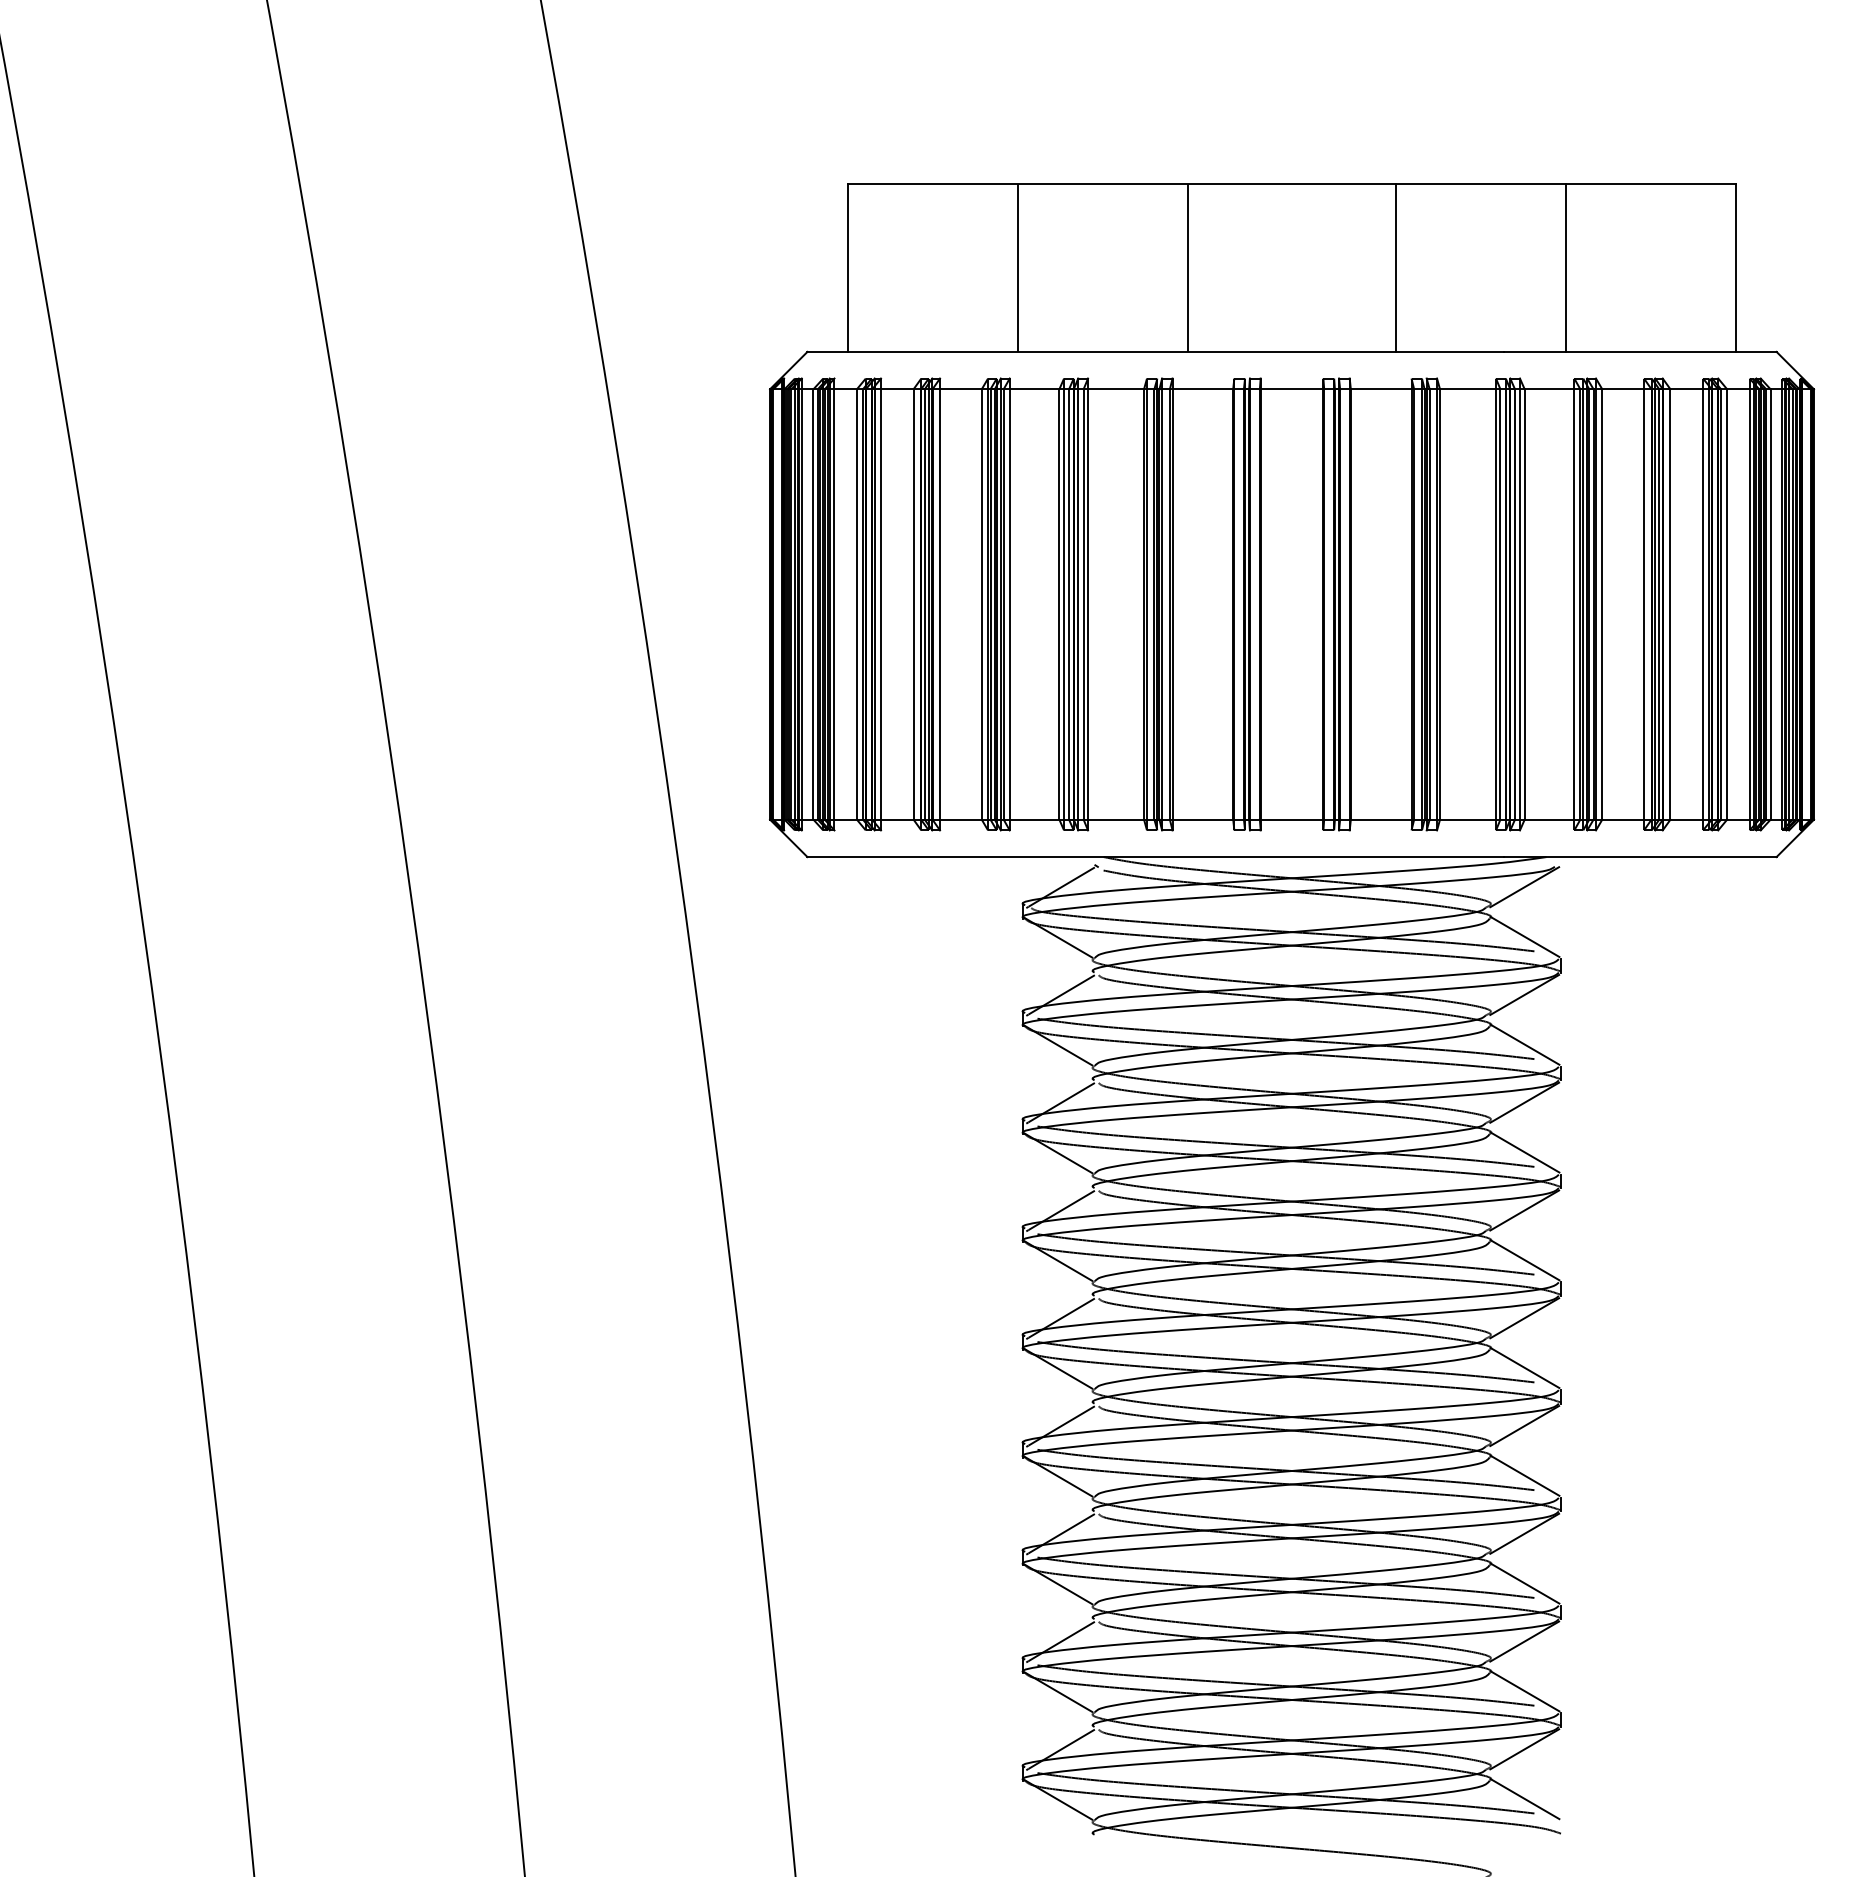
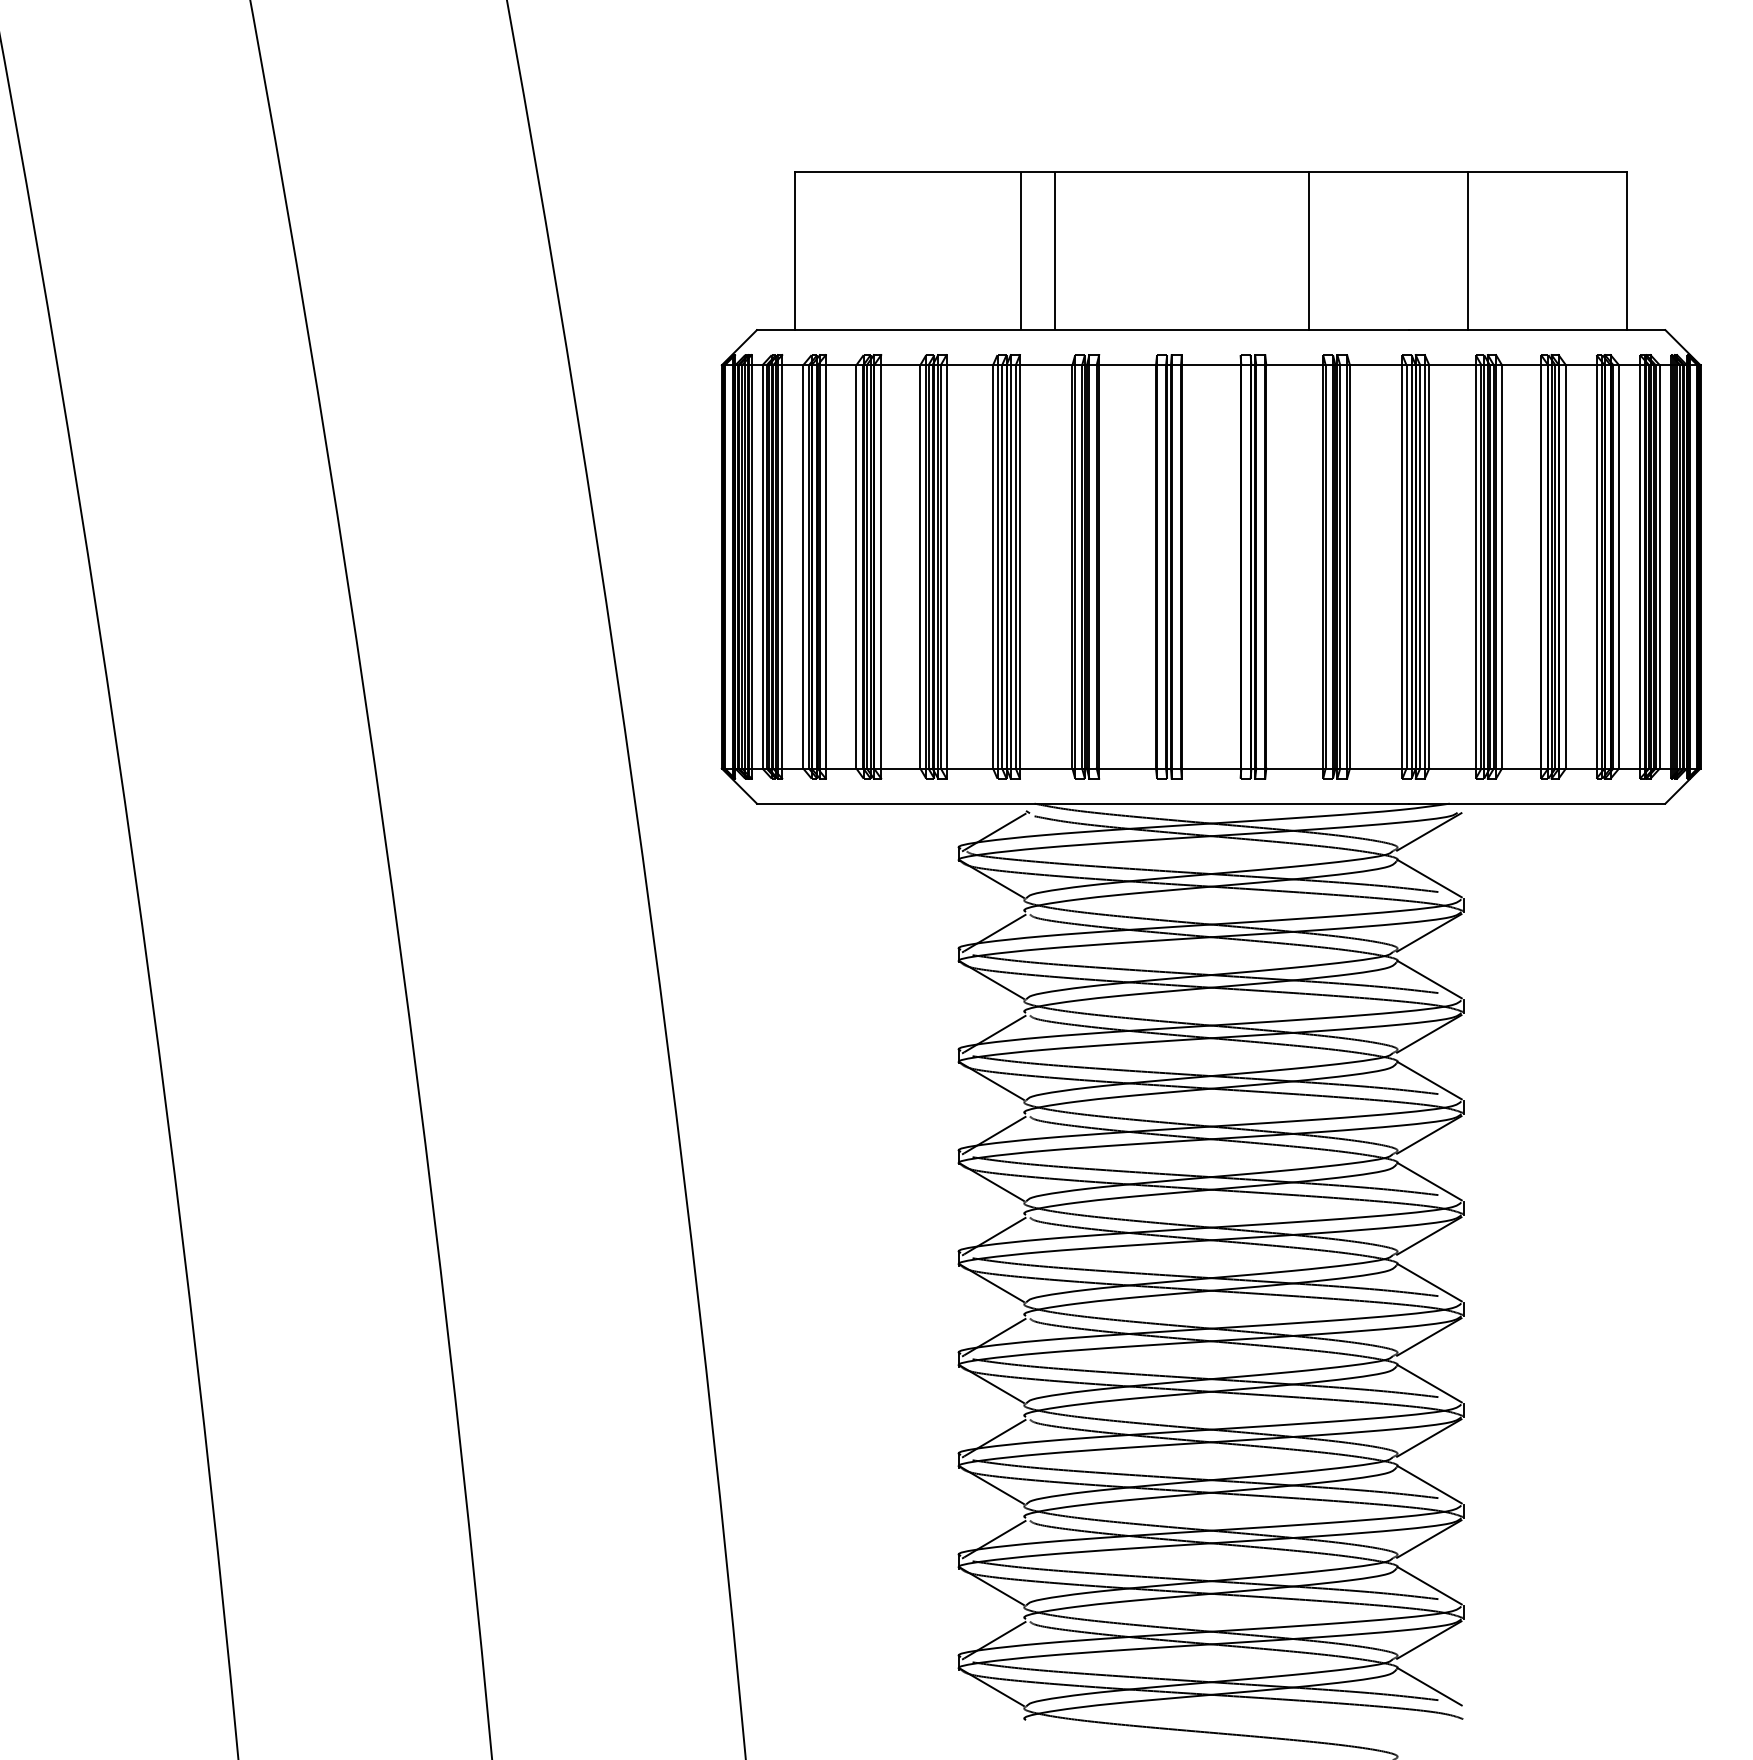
line: (1017, 267) -> (1020, 251), moved
line: (1187, 267) -> (1055, 251), moved

